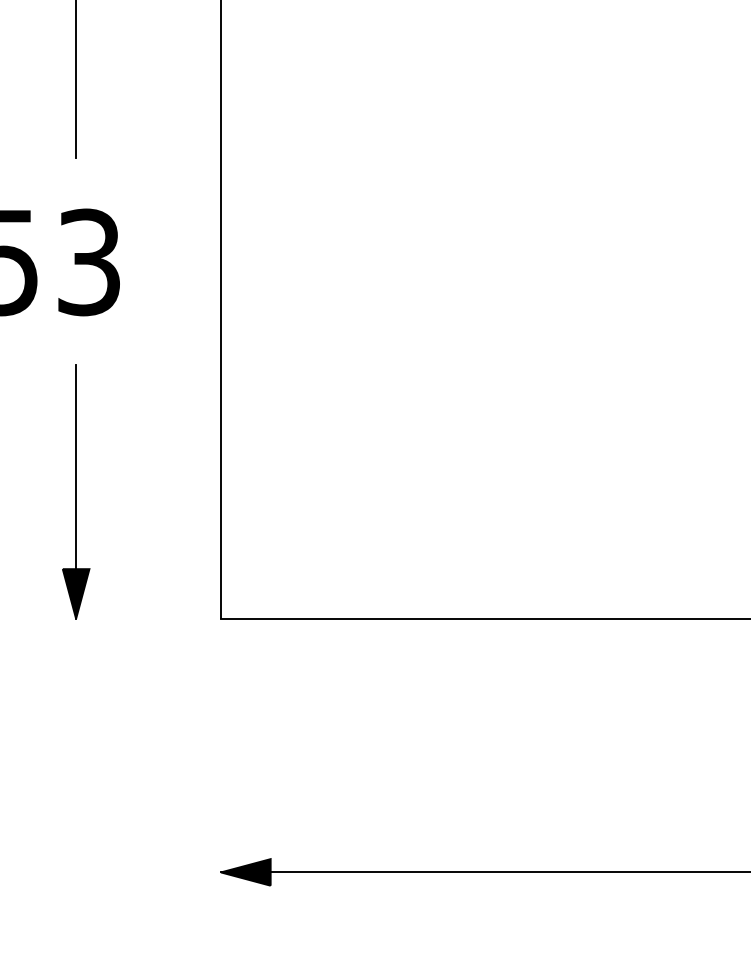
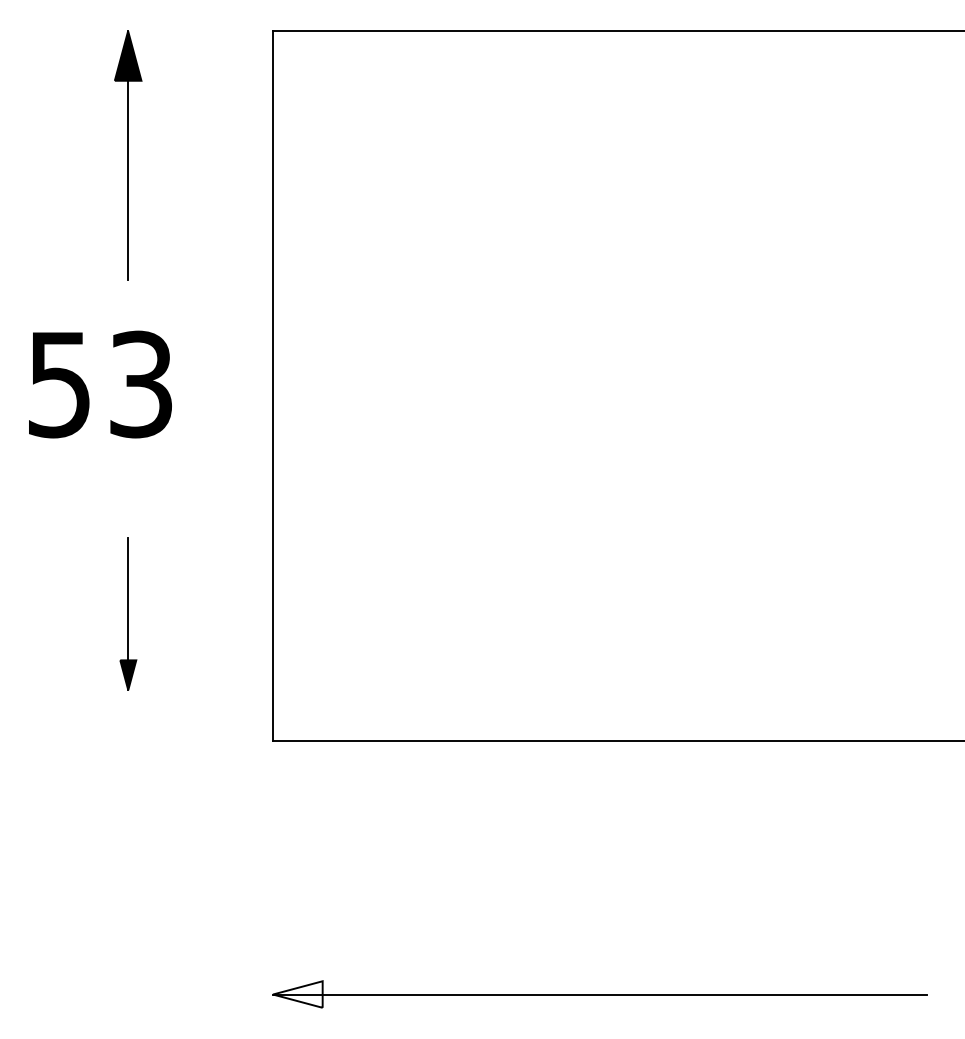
part: (76, 491) -> (128, 613), size x0.6
fill: (245, 872) -> (297, 994), removed

